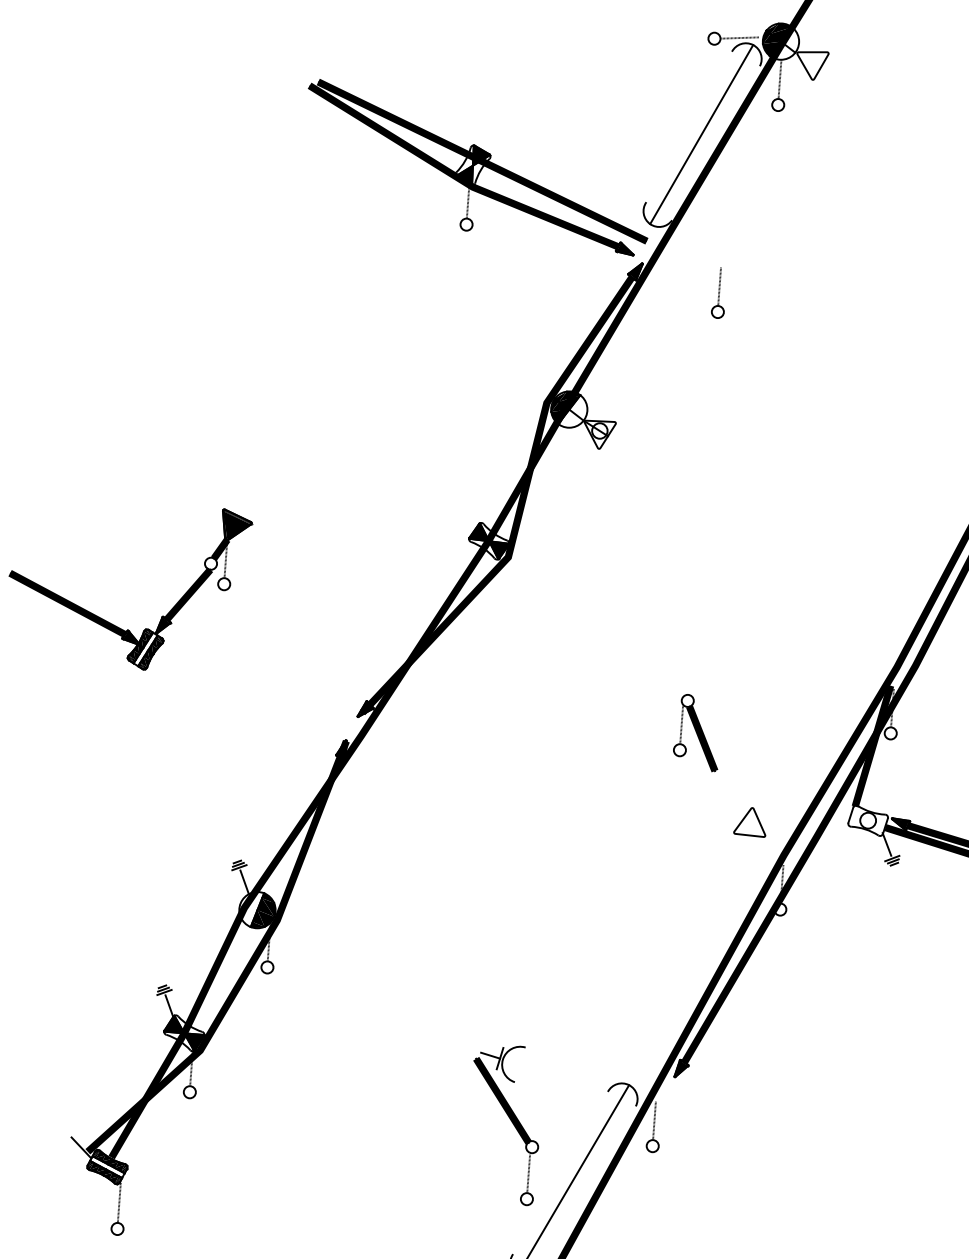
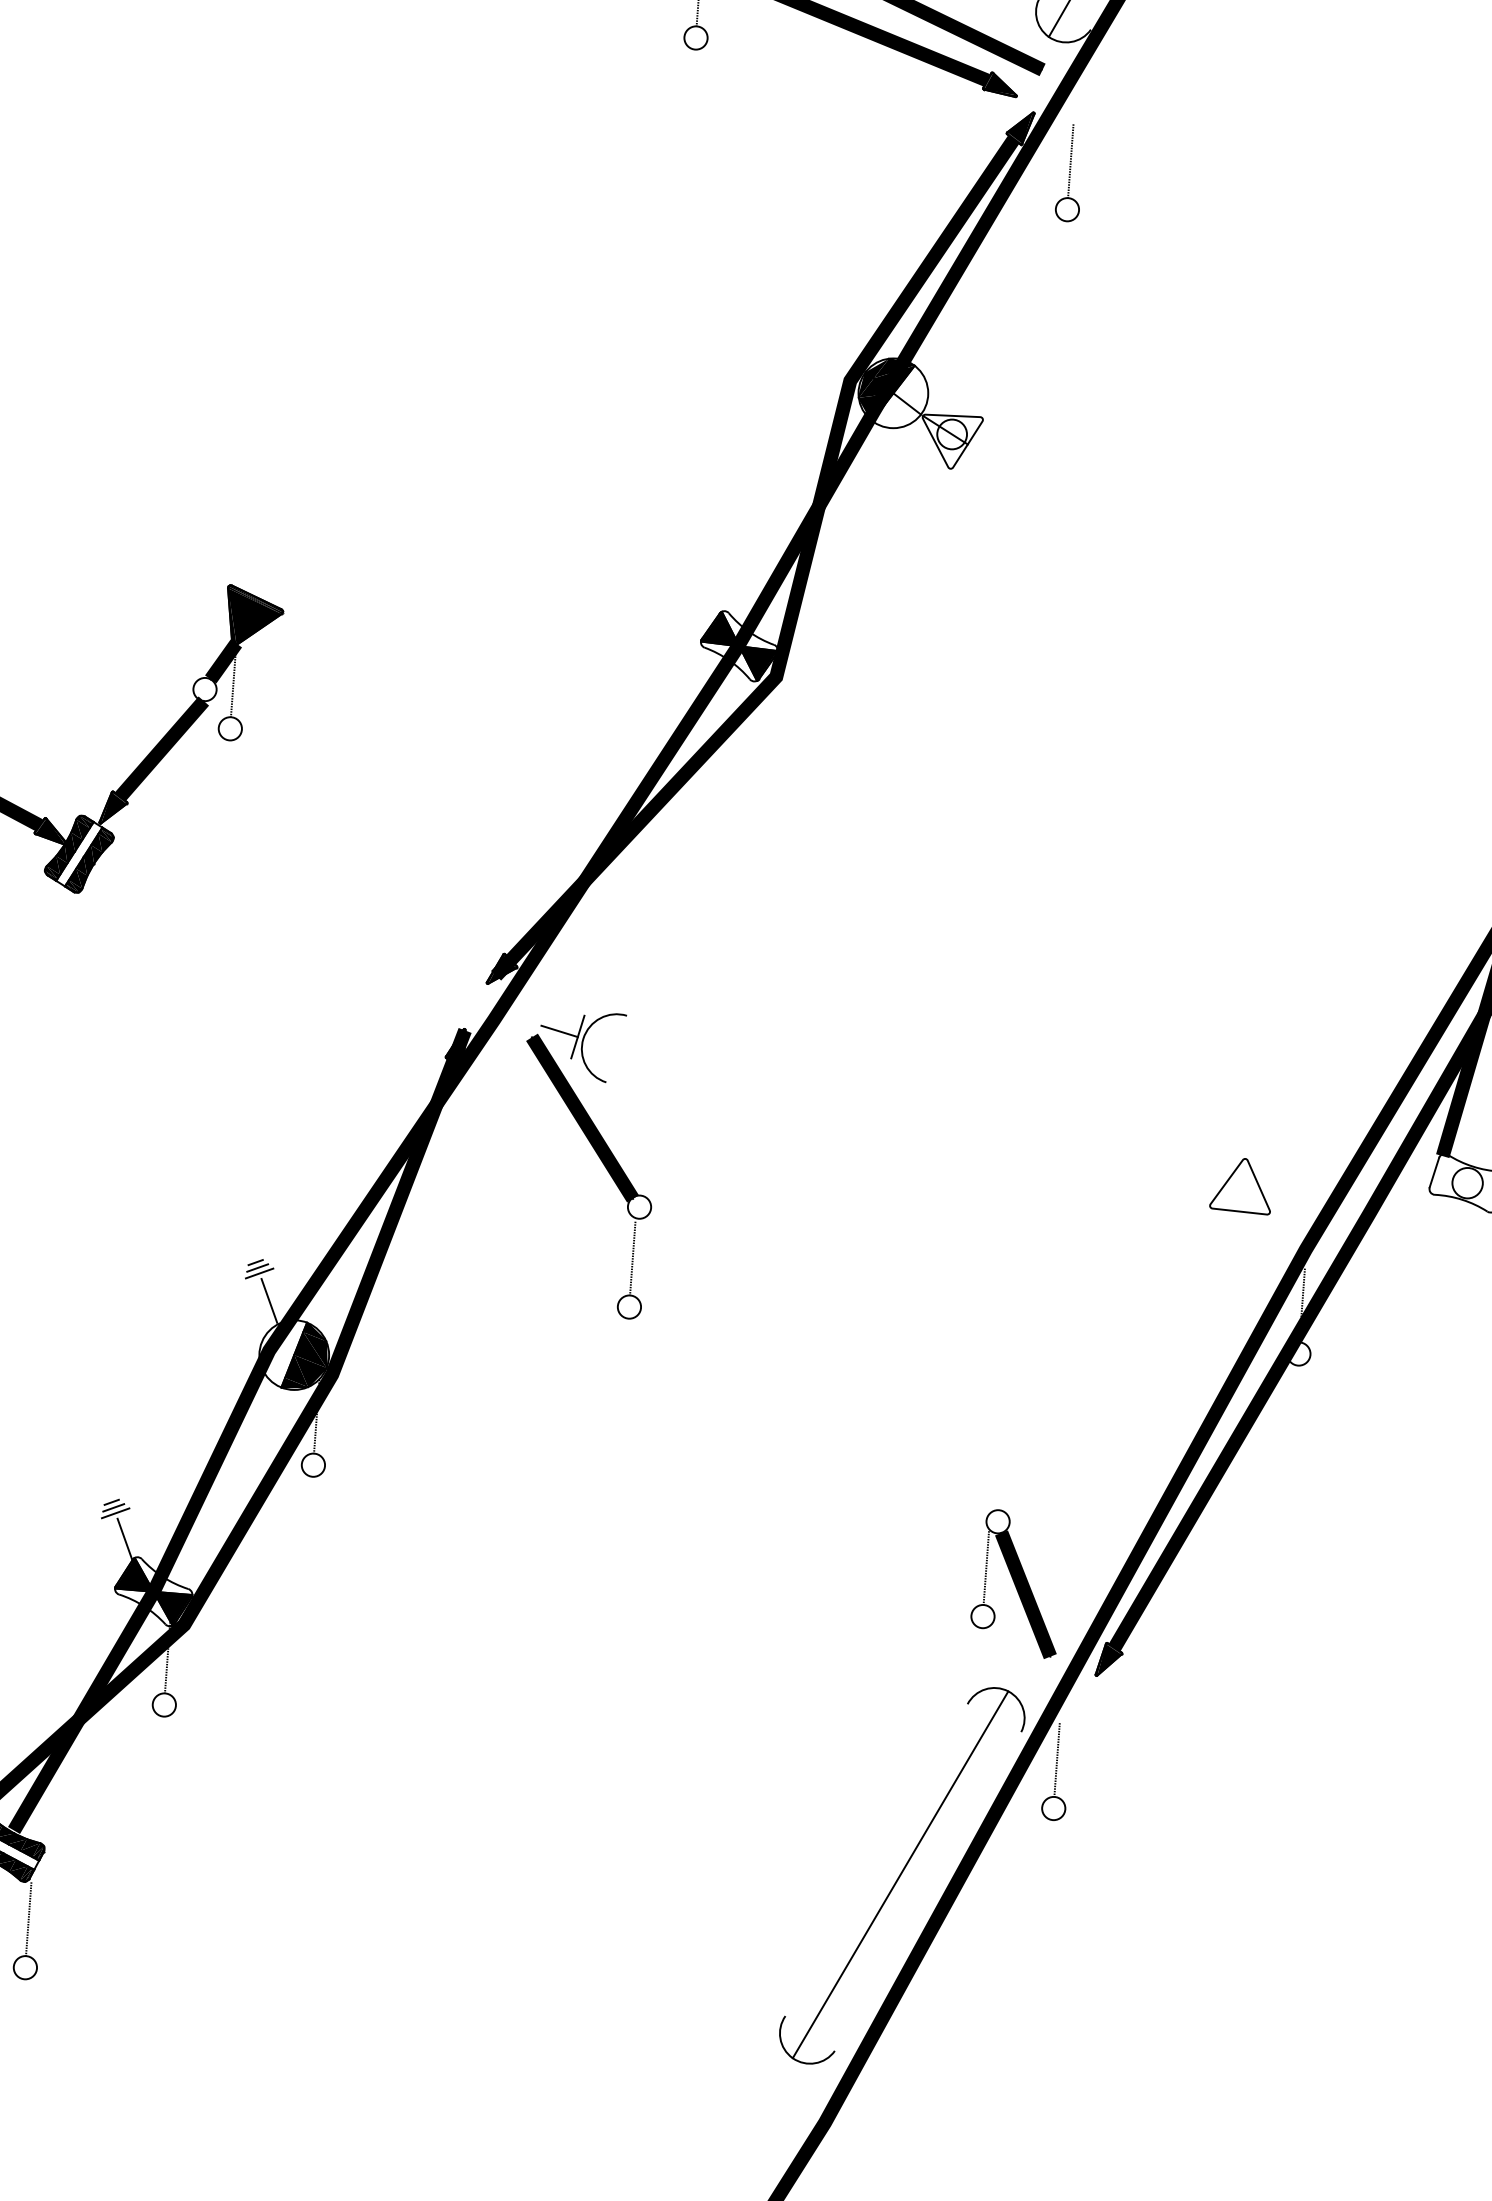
part: (717, 292) -> (1066, 172), moved
part: (695, 733) -> (1012, 1584), moved
part: (506, 1125) -> (590, 1165), moved

